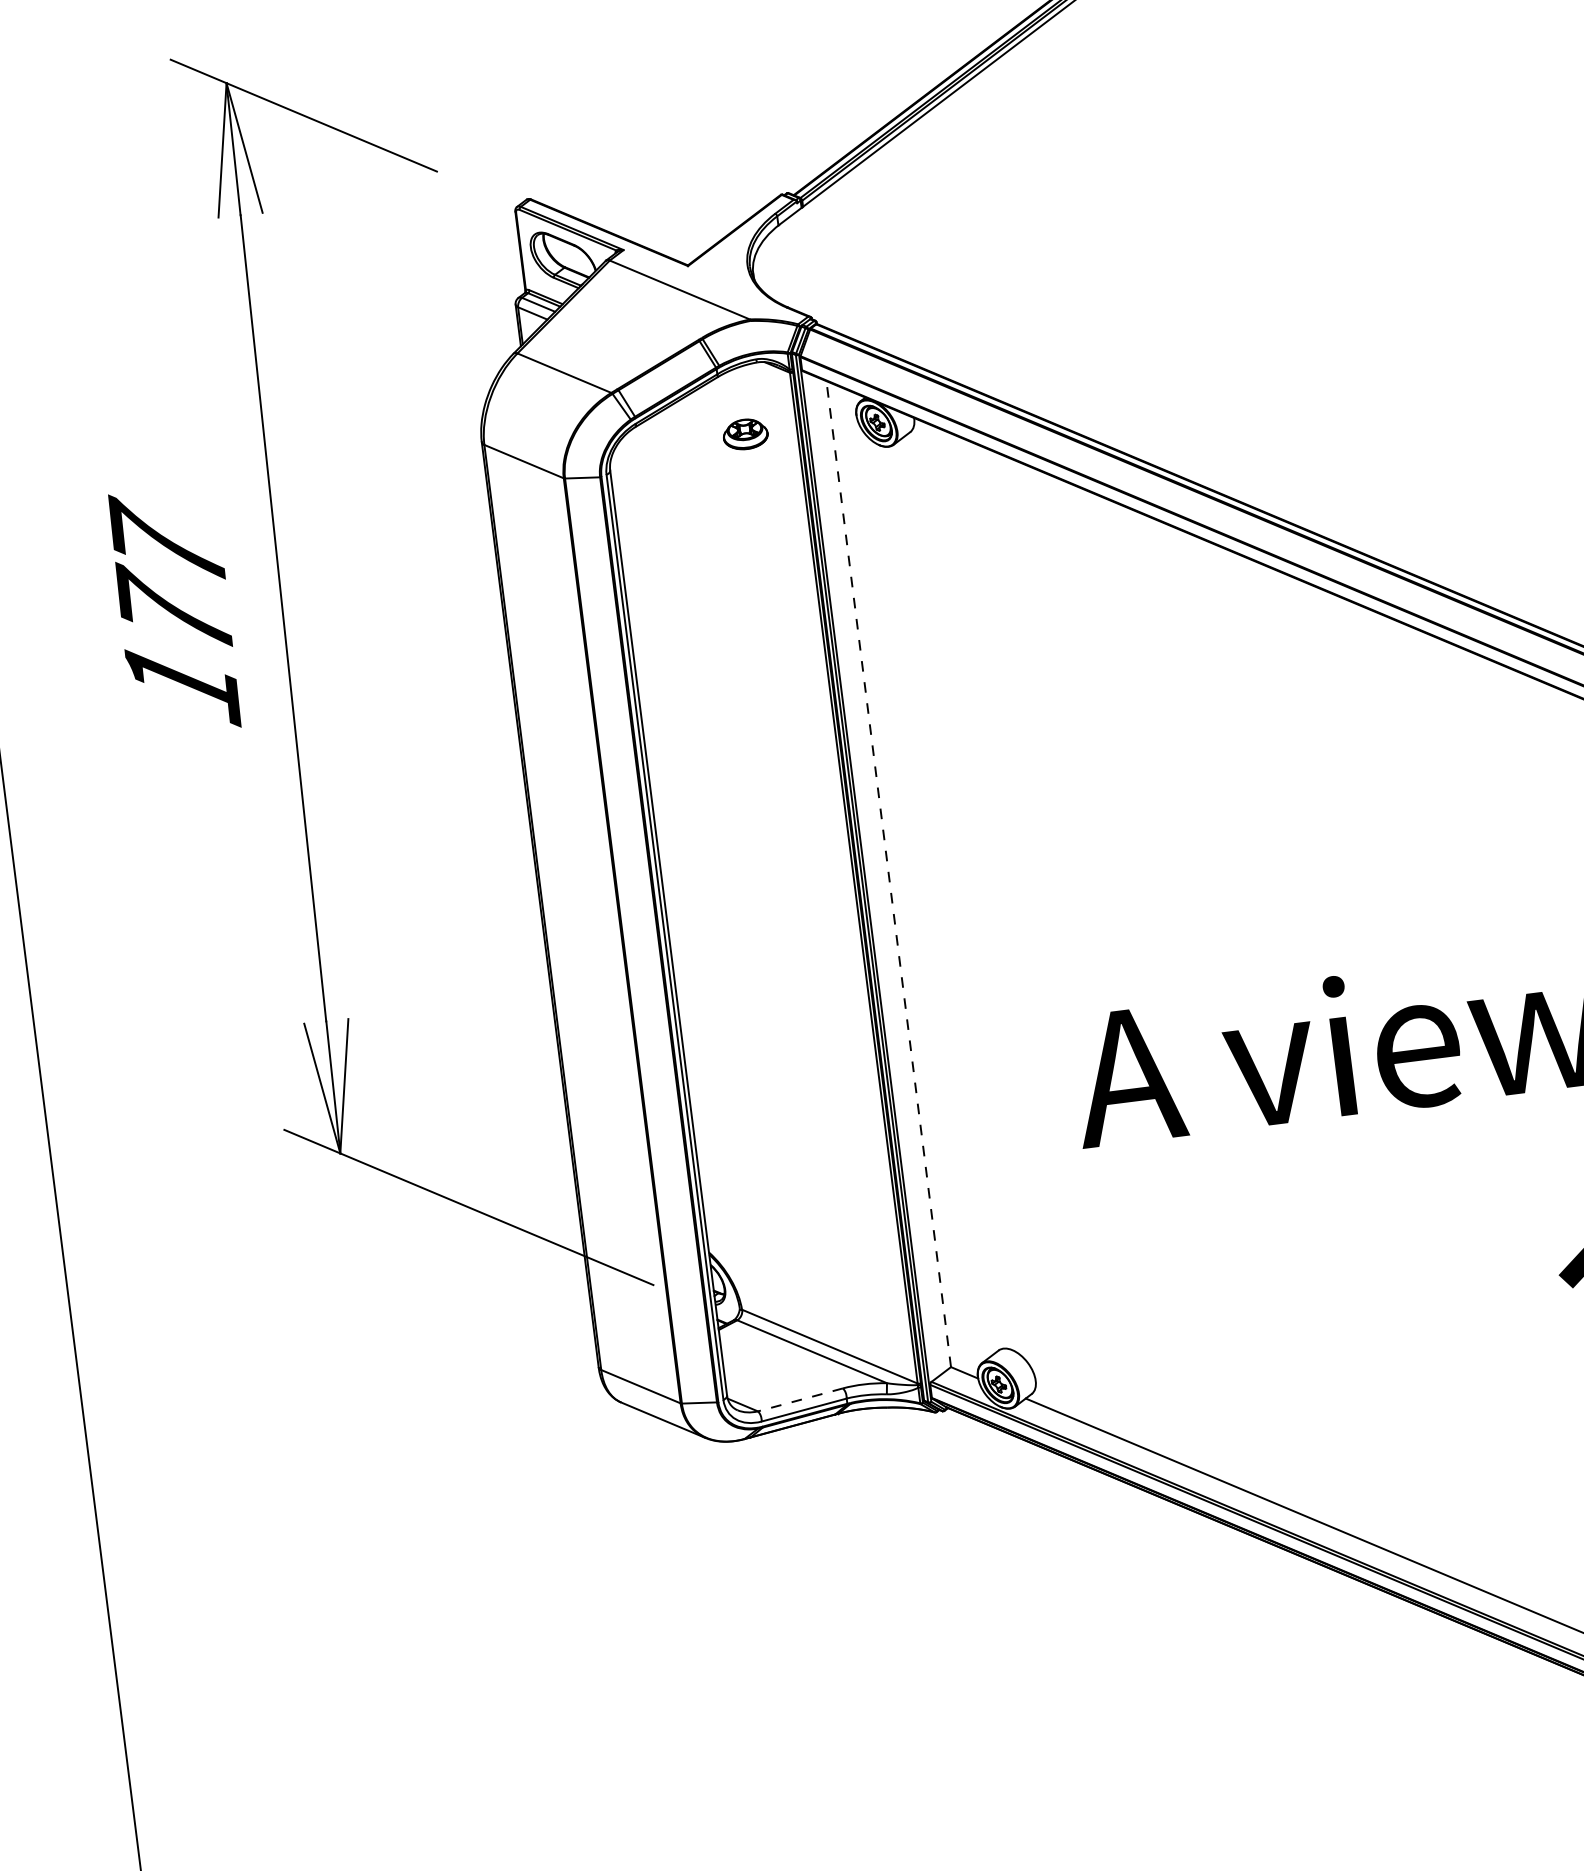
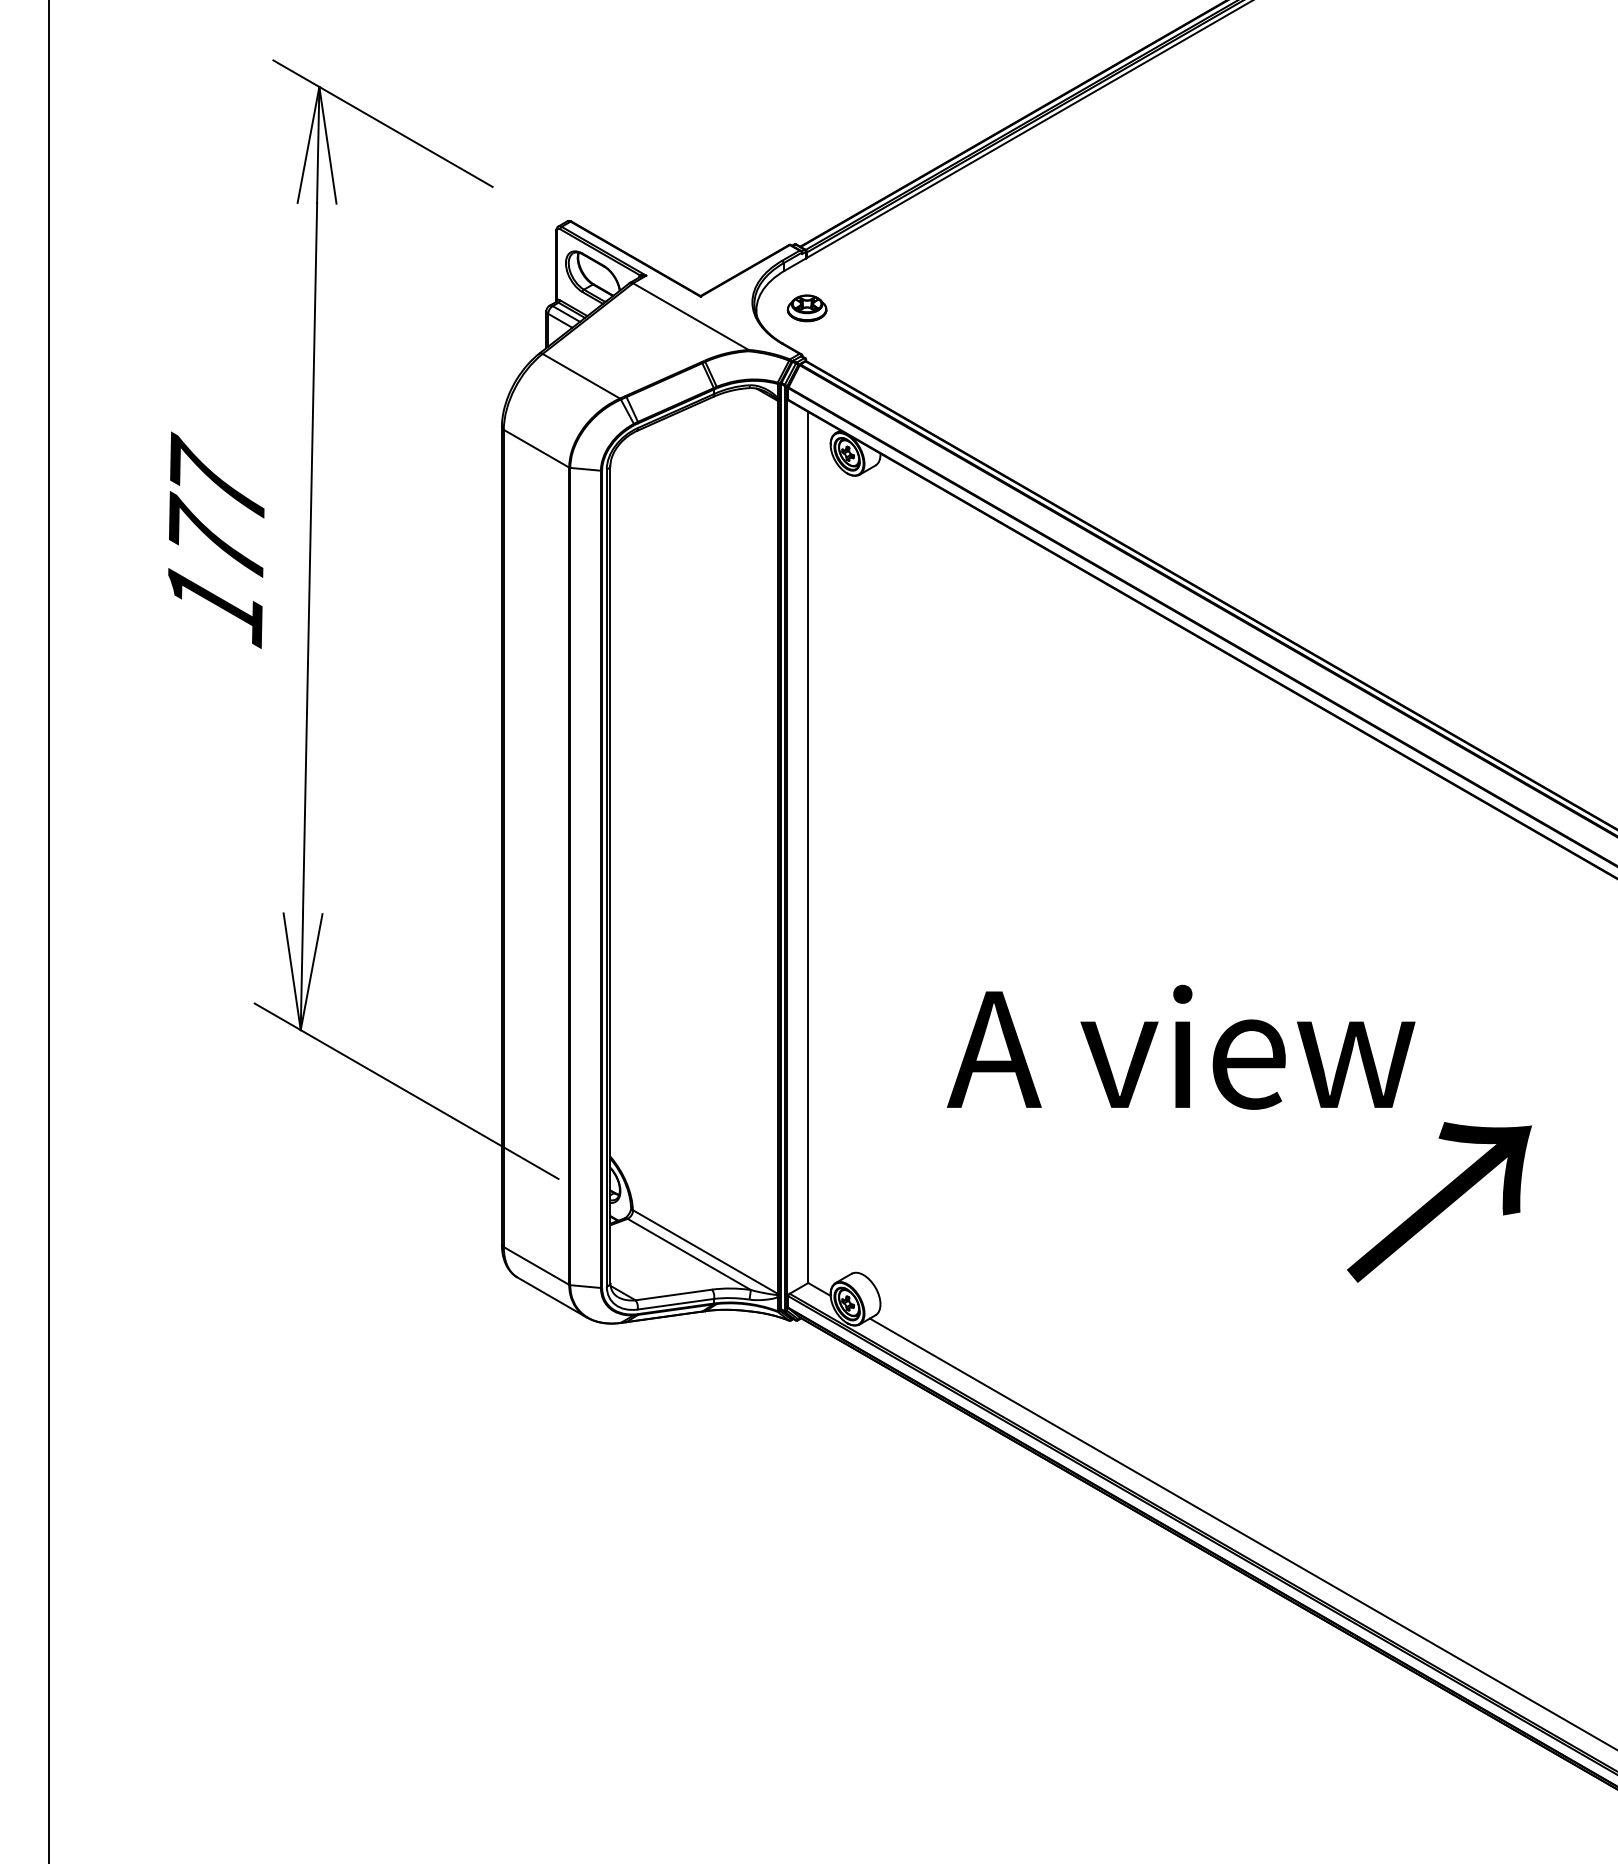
part: (744, 434) -> (806, 308), moved
line: (888, 874) -> (808, 847), dashed -> solid
line: (800, 1400) -> (673, 1295), dashed -> solid

